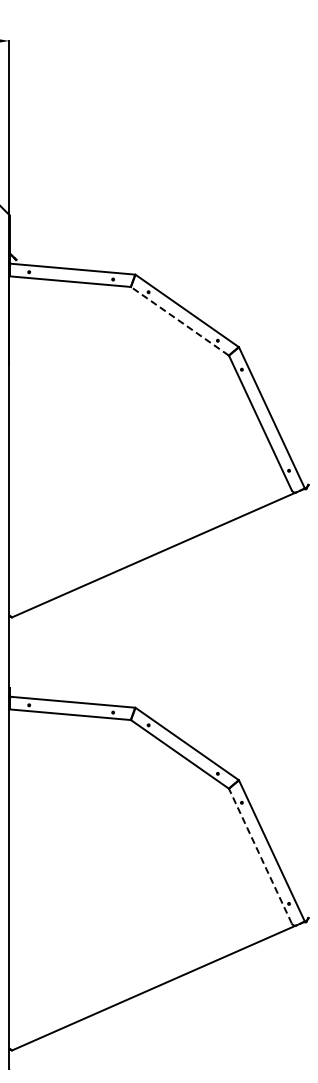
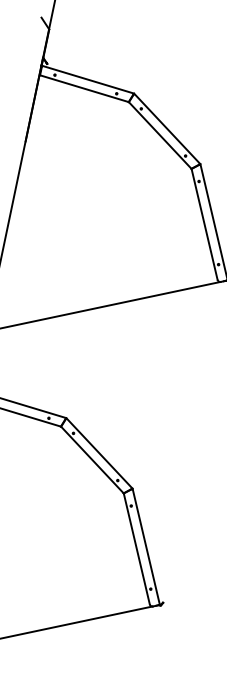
line: (179, 321) -> (159, 135), dashed -> solid
line: (260, 855) -> (136, 548), dashed -> solid

